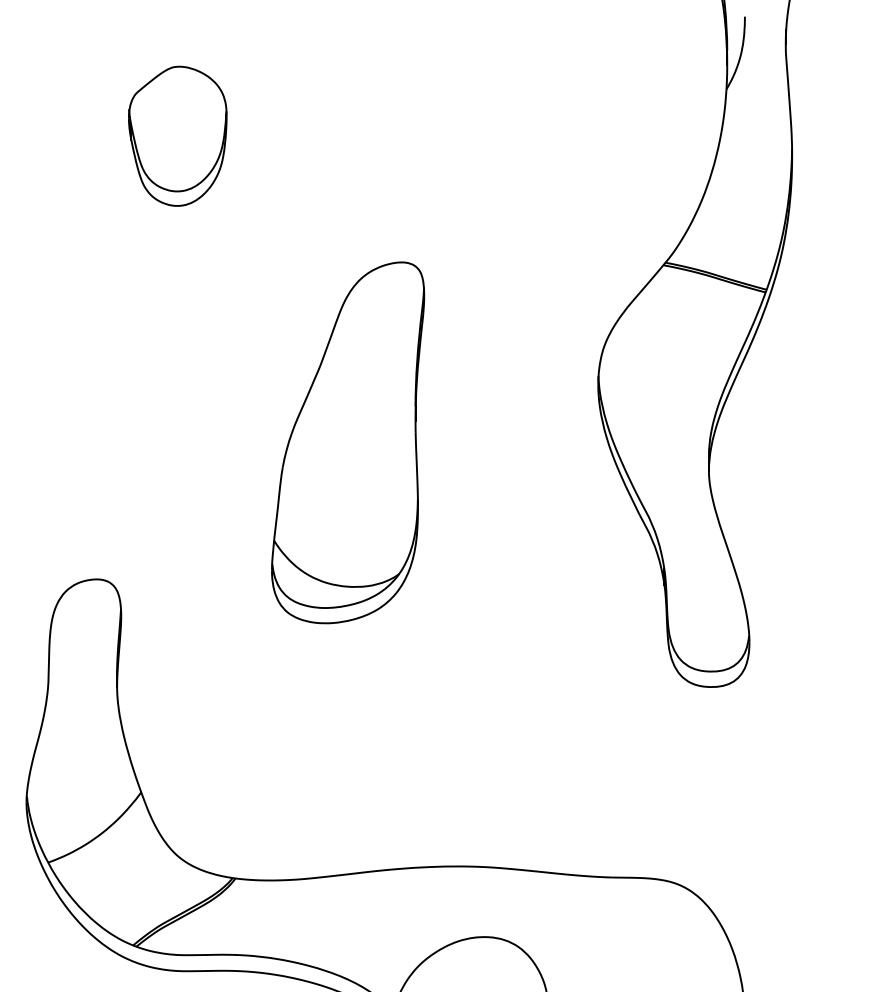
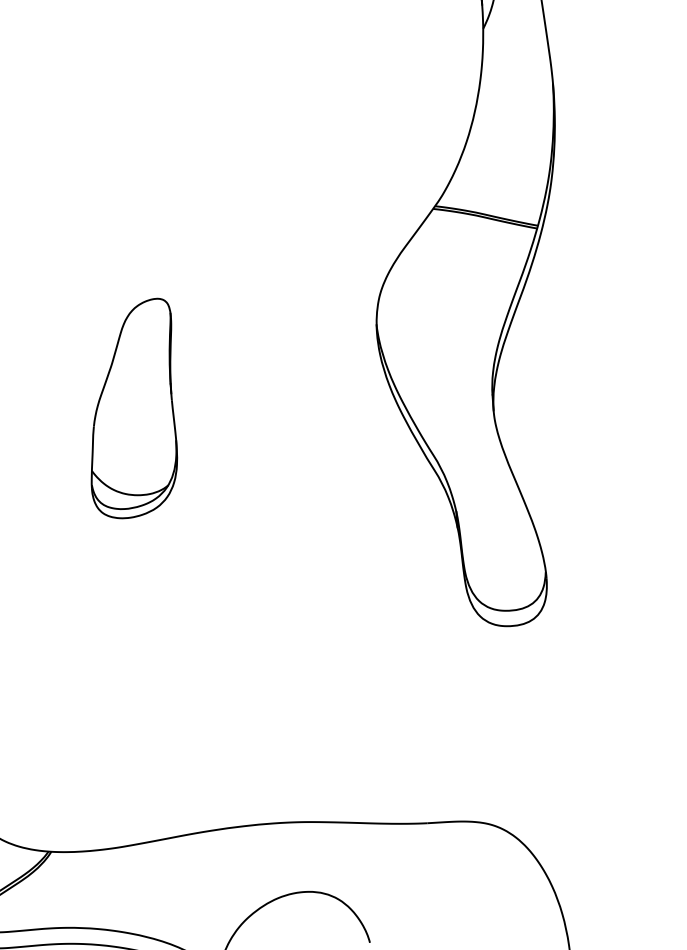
part: (348, 442) -> (132, 408), size x0.6

